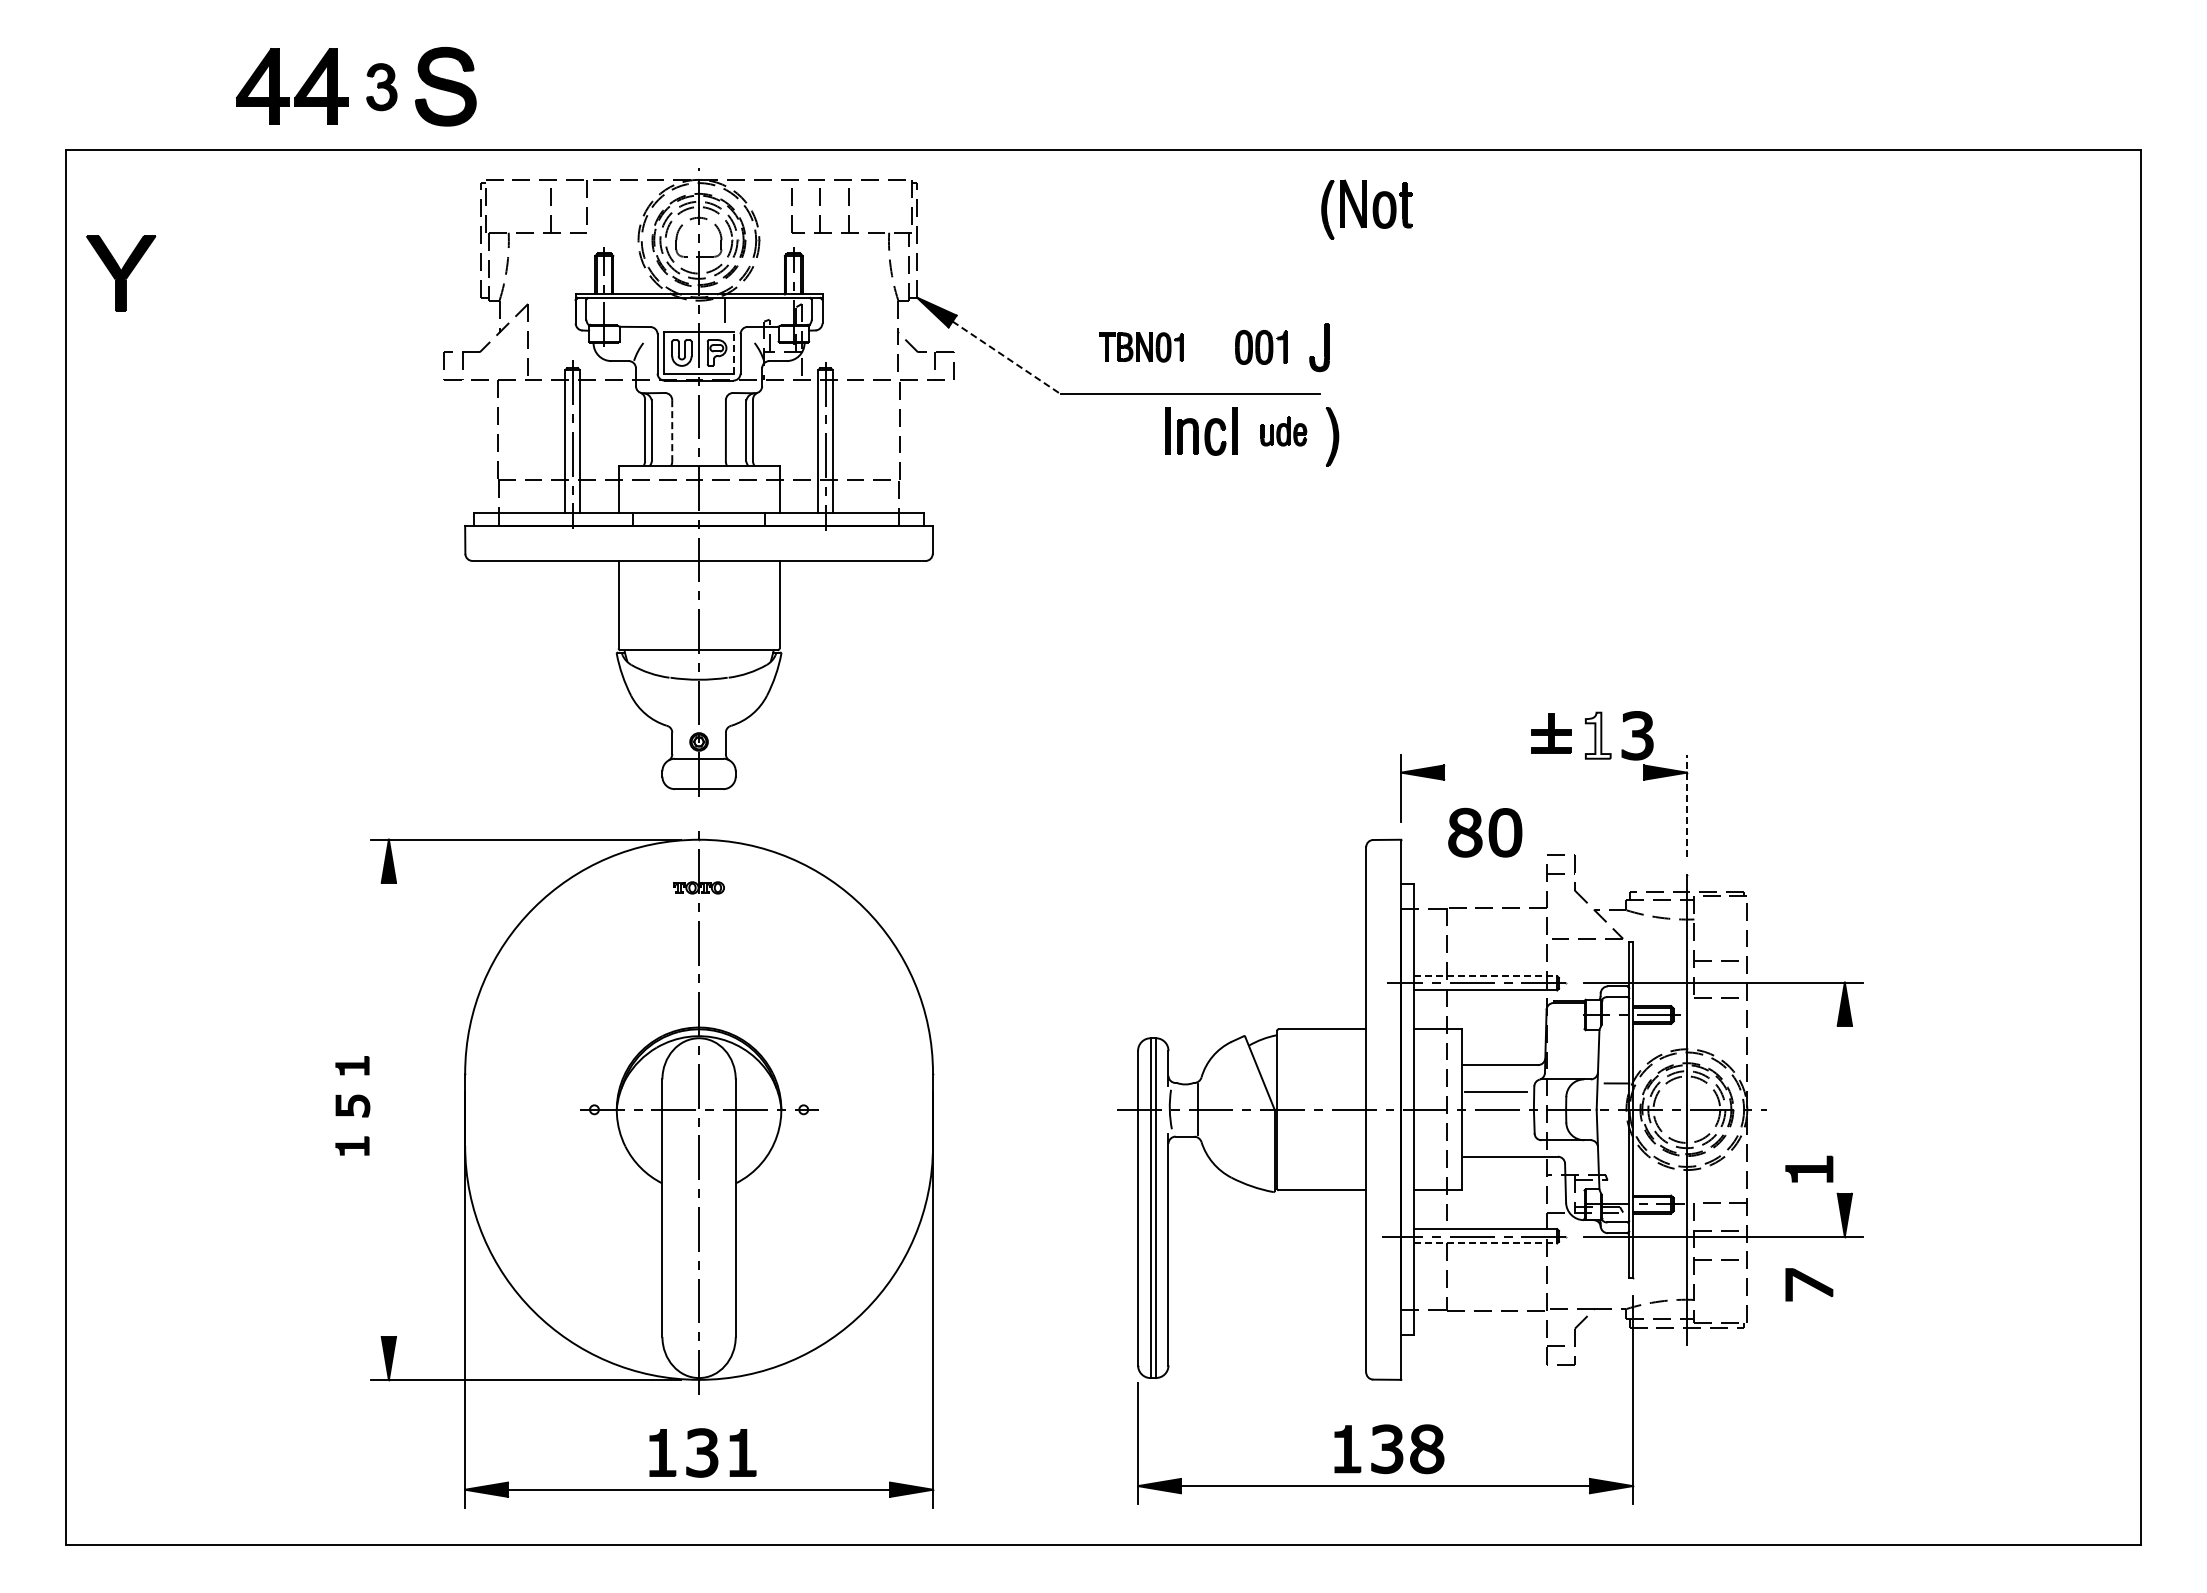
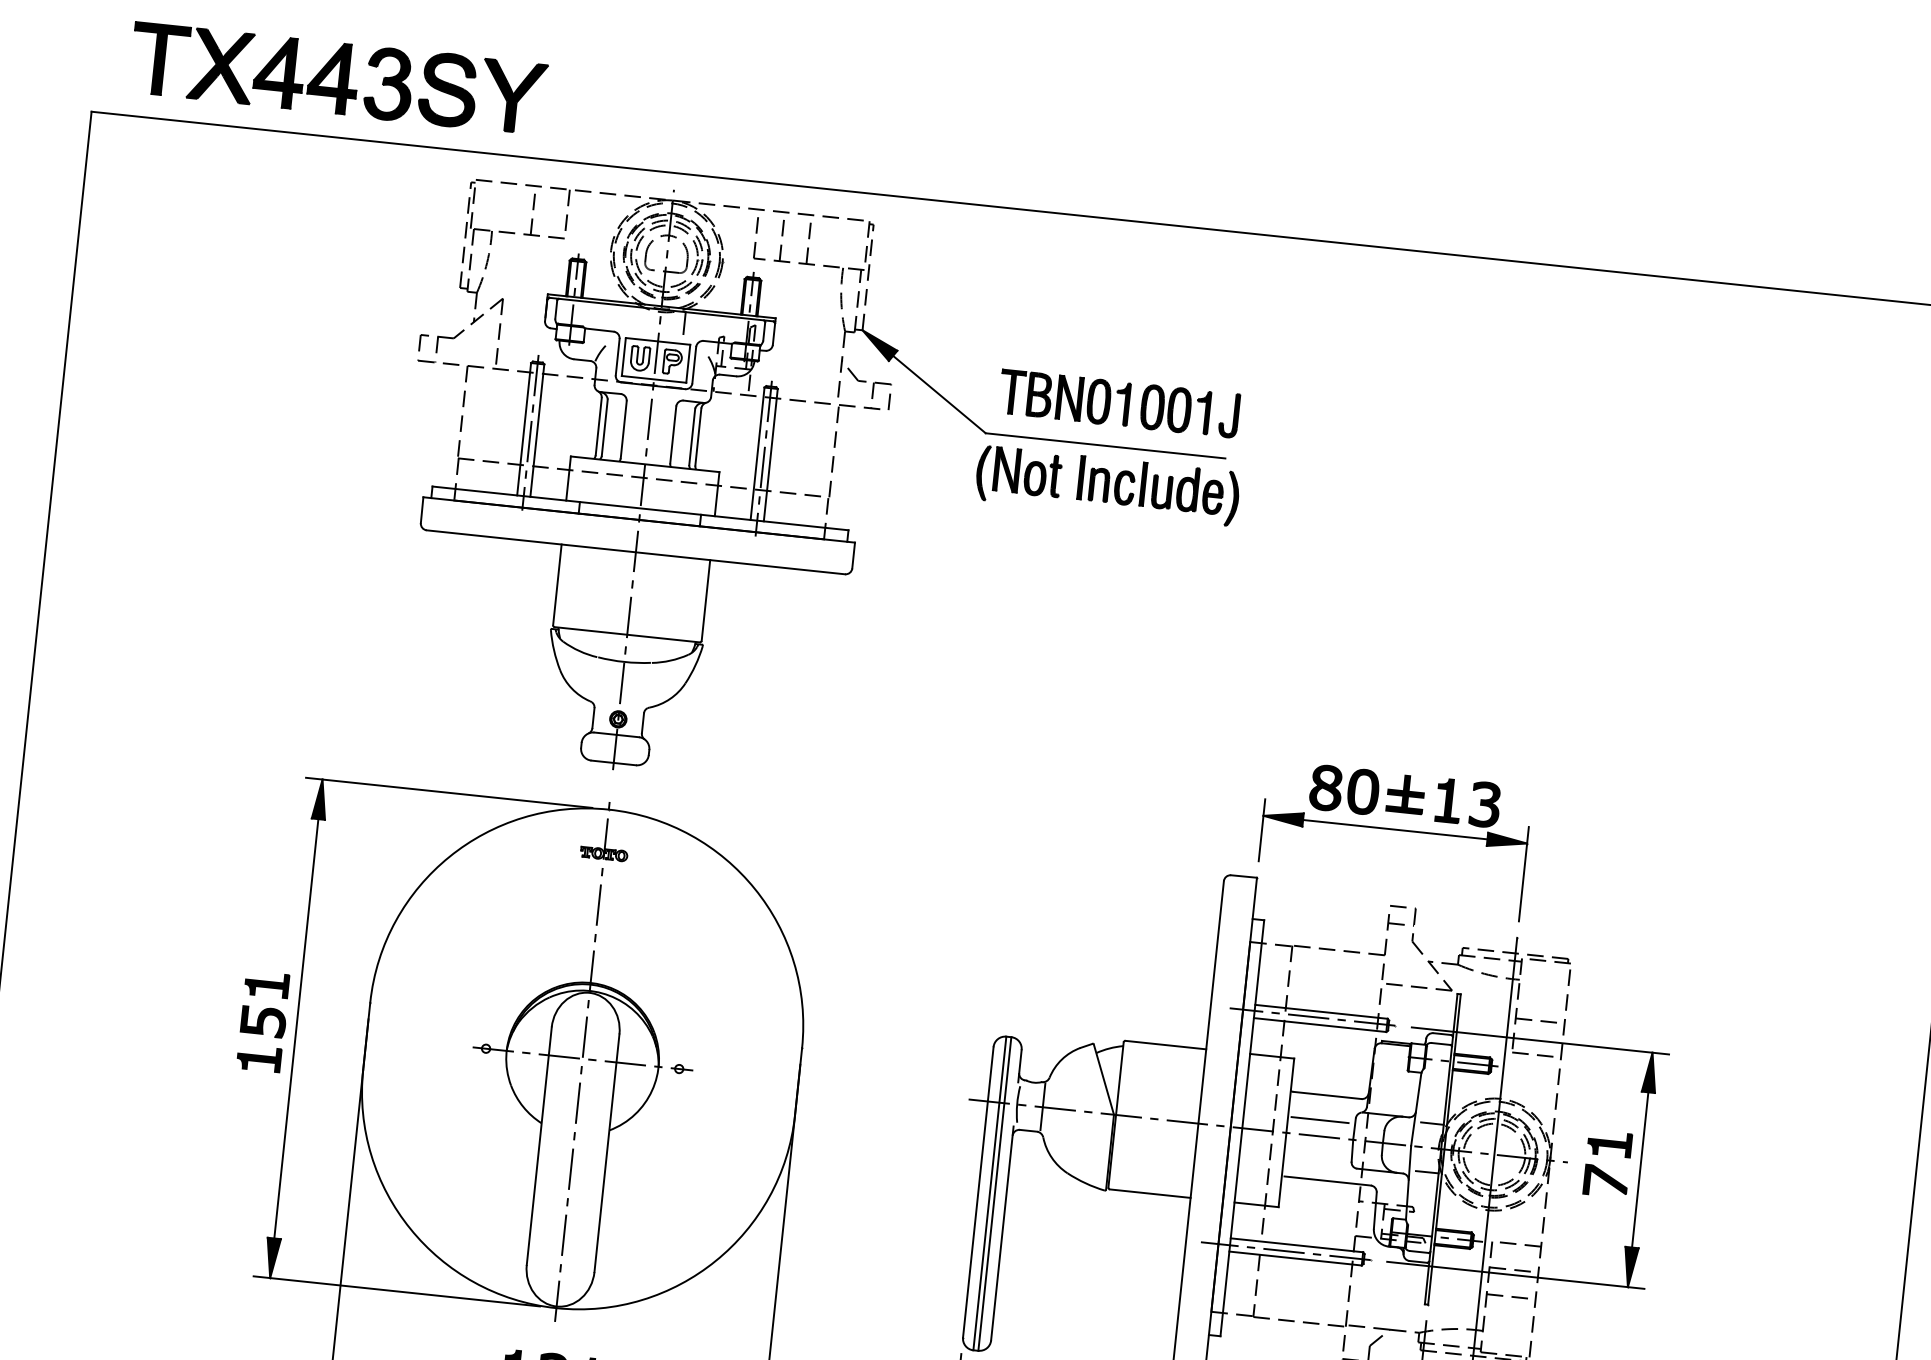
part: (381, 86) -> (388, 83), size x1.67
part: (183, 98) -> (204, 75), added
part: (1366, 209) -> (1018, 476), moved
part: (121, 273) -> (513, 96), moved
part: (1141, 347) -> (1064, 398), size x1.67
part: (1261, 347) -> (1175, 409), size x1.43
line: (733, 353) -> (687, 364), dashed -> solid
line: (1006, 358) -> (939, 395), dashed -> solid
line: (672, 431) -> (623, 430), dashed -> solid
part: (1283, 431) -> (1187, 489), size x1.67
fill: (1597, 735) -> (1448, 800), added
line: (1543, 772) -> (1394, 829), added
line: (1686, 805) -> (1523, 873), dashed -> solid
part: (1485, 832) -> (1344, 789), moved
line: (1485, 976) -> (1321, 1012), dashed -> solid
part: (352, 1065) -> (267, 984), size x1.43
part: (352, 1105) -> (263, 1021), size x1.43
line: (388, 1109) -> (296, 1028), added
line: (1844, 1109) -> (1639, 1169), added
line: (1616, 1136) -> (1426, 1172), added
part: (352, 1145) -> (259, 1058), size x1.43
part: (1809, 1168) -> (1610, 1143), moved
line: (1485, 1243) -> (1295, 1258), dashed -> solid
part: (1809, 1284) -> (1606, 1181), moved

